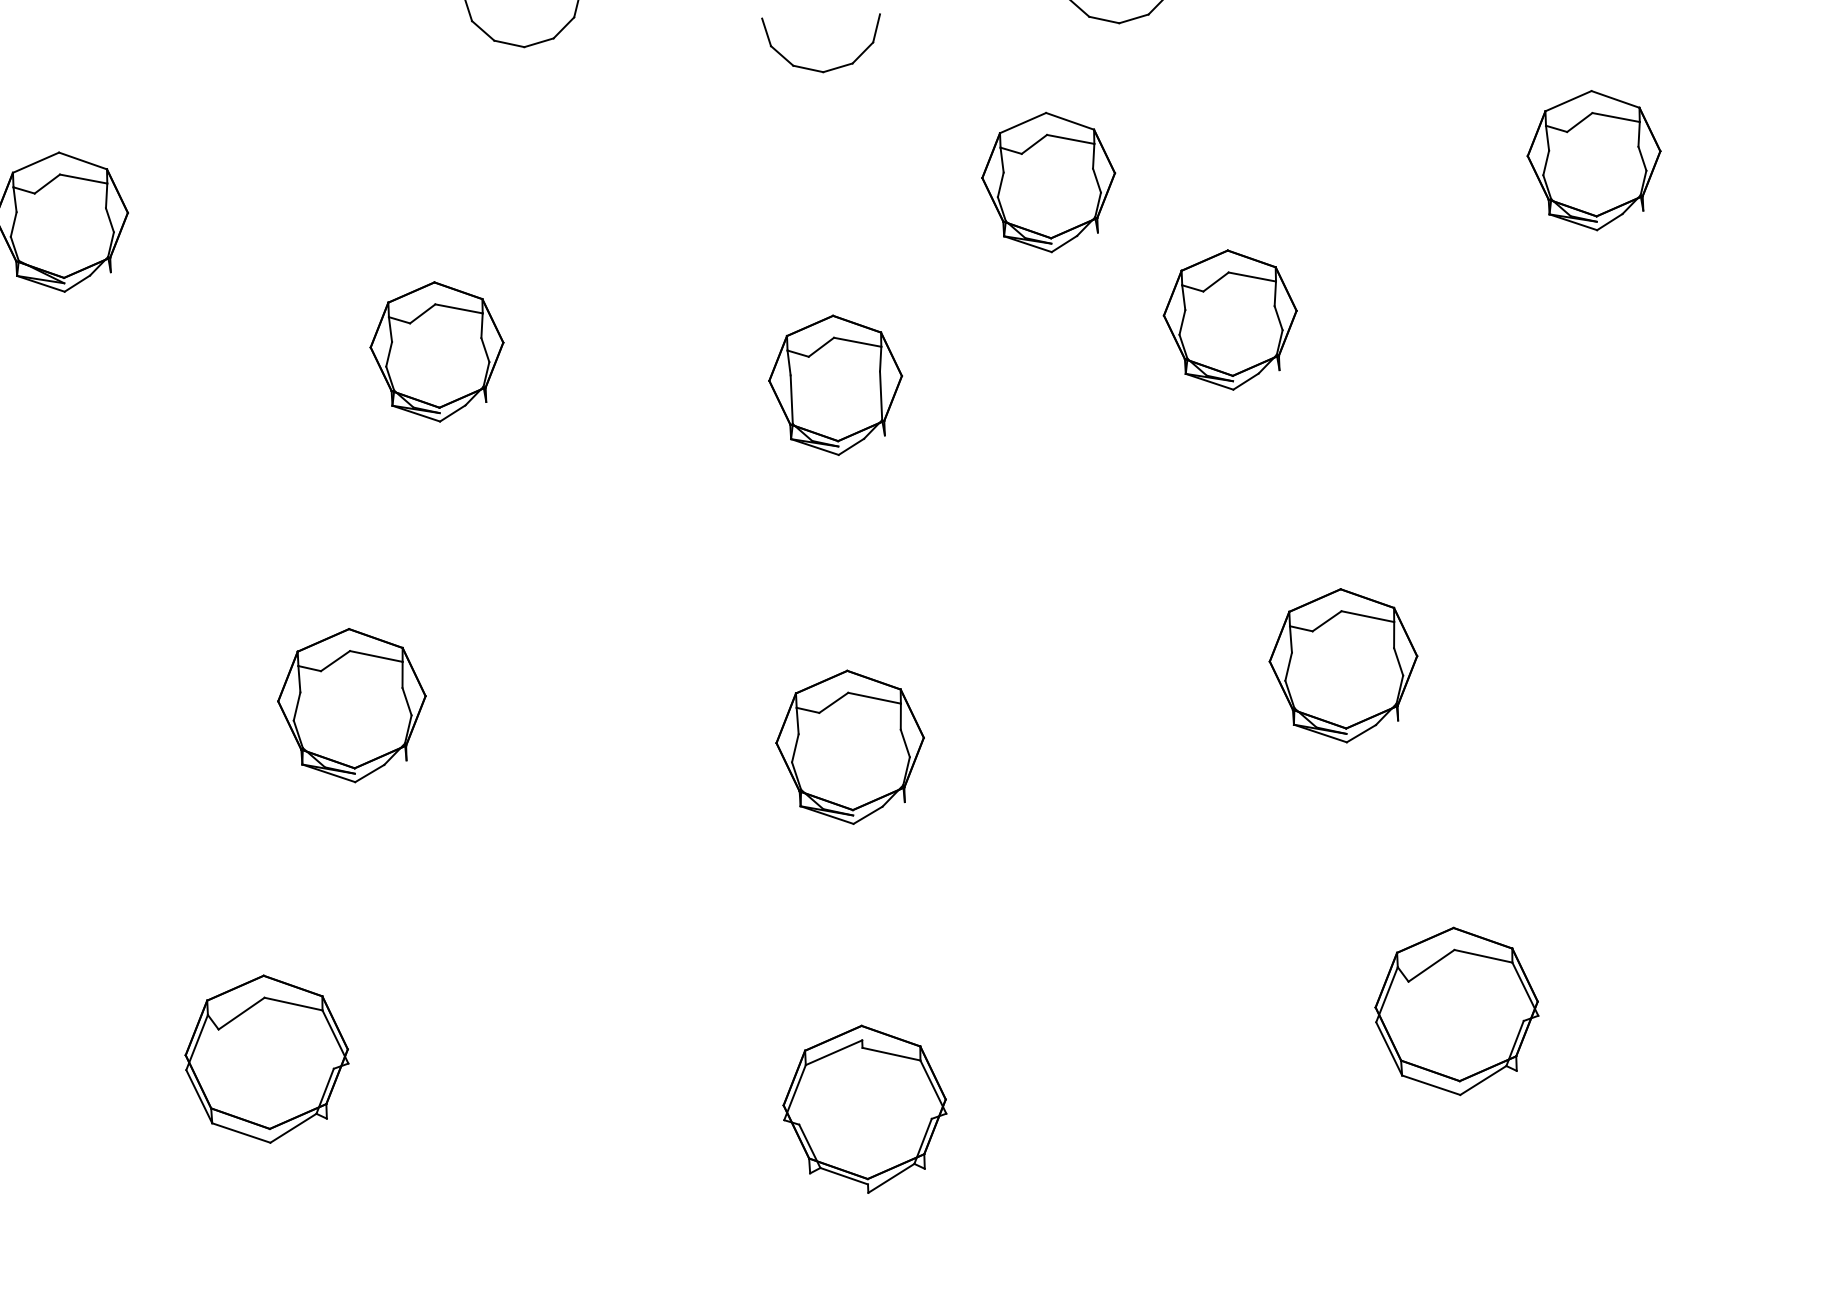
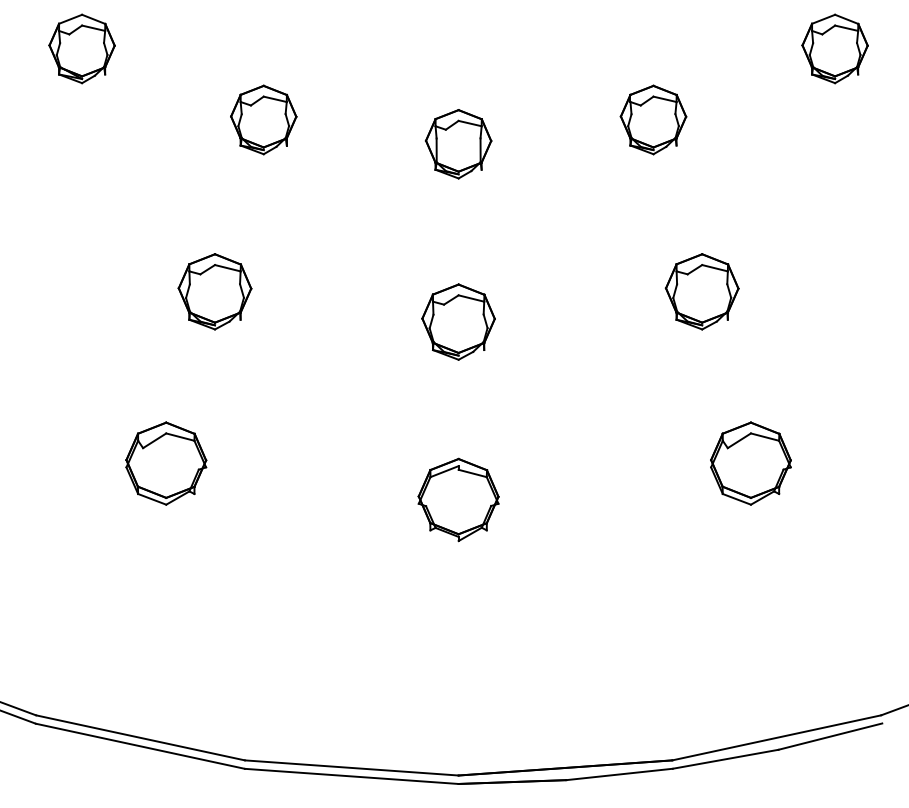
part: (1047, 181) -> (566, 48), removed

